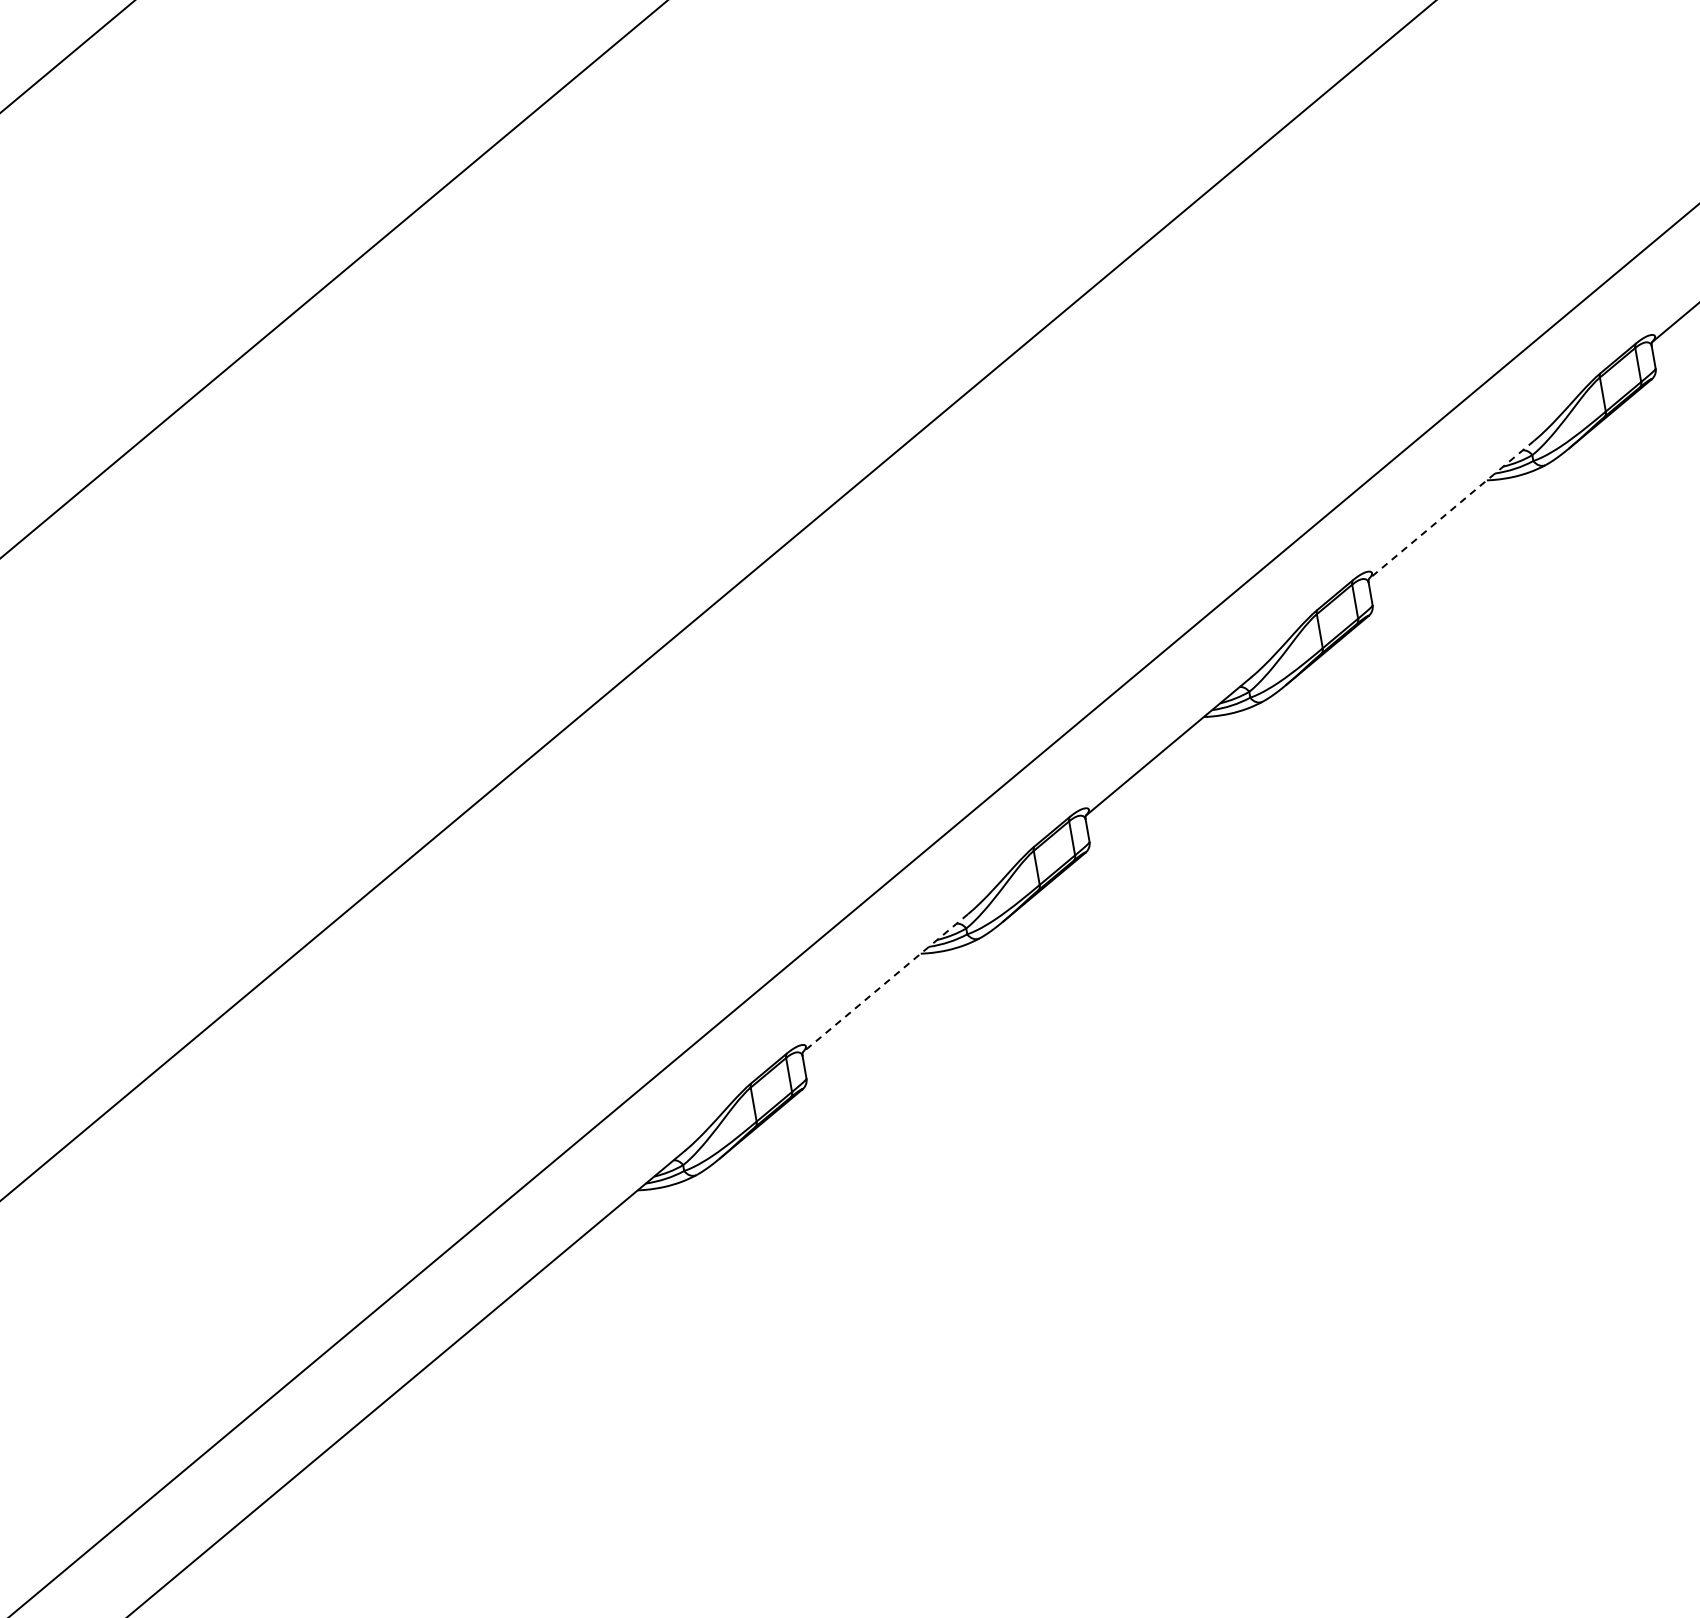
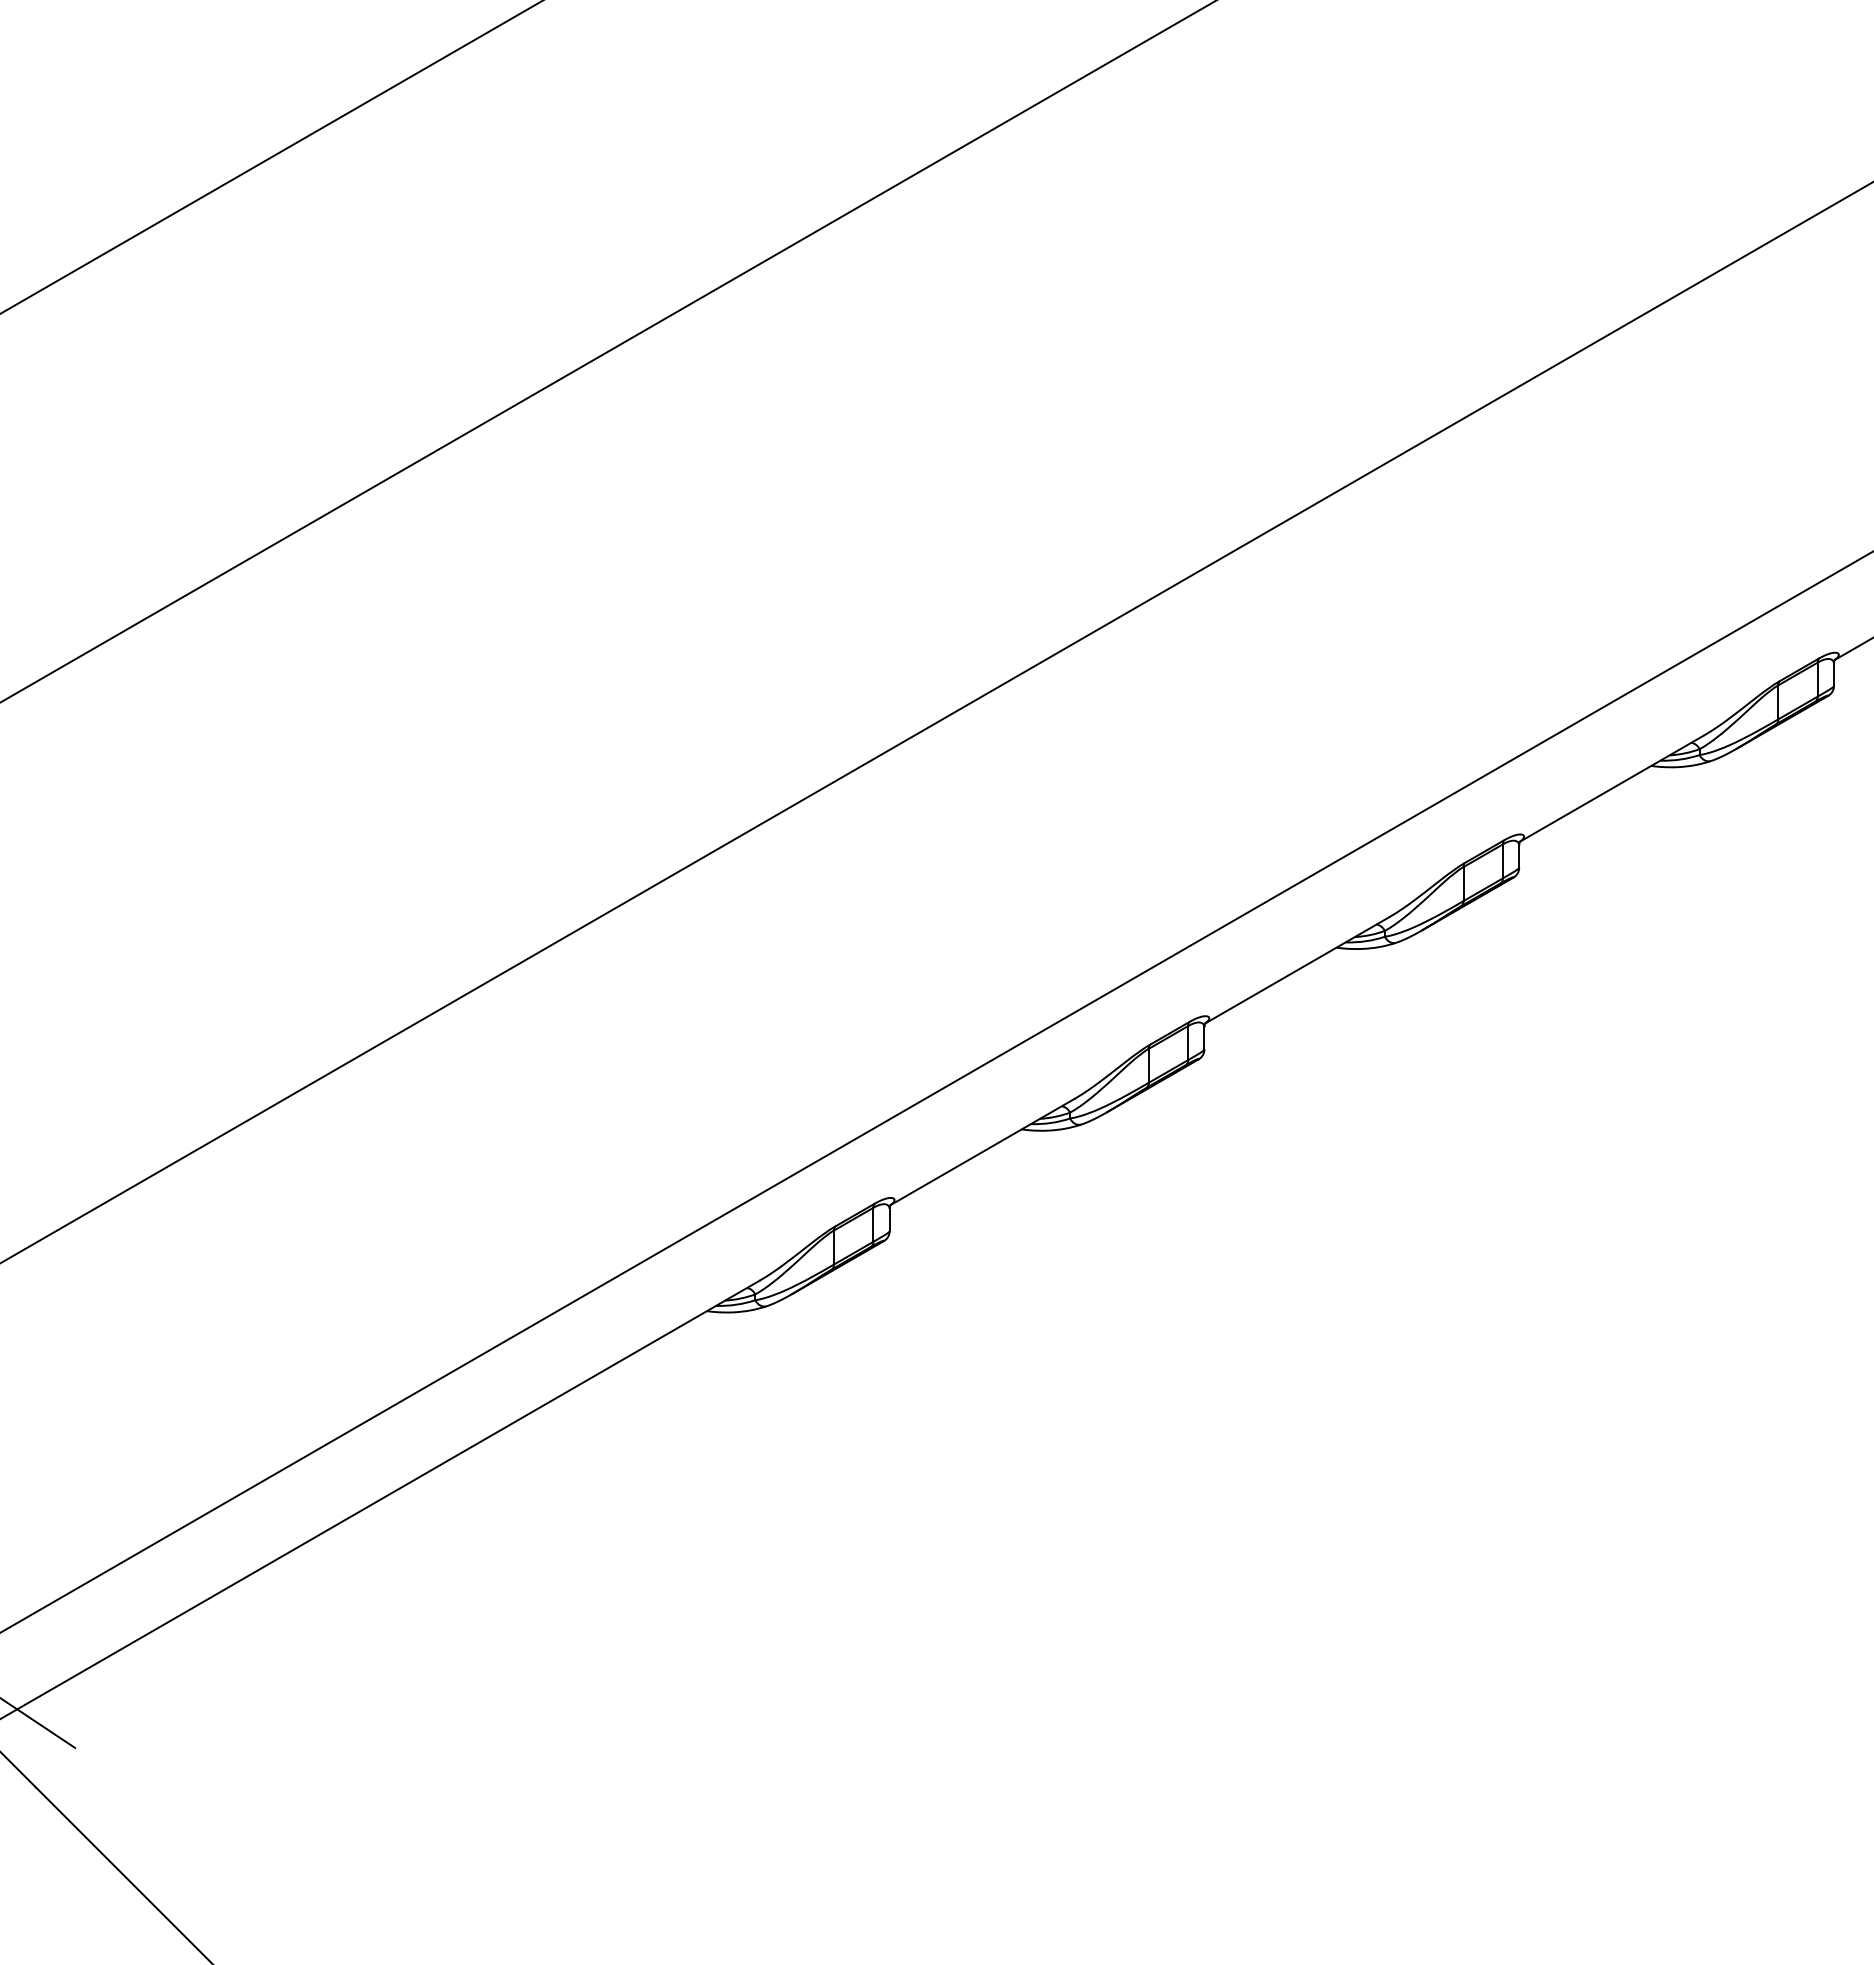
line: (1451, 509) -> (1611, 788), dashed -> solid
line: (885, 983) -> (982, 1152), dashed -> solid

